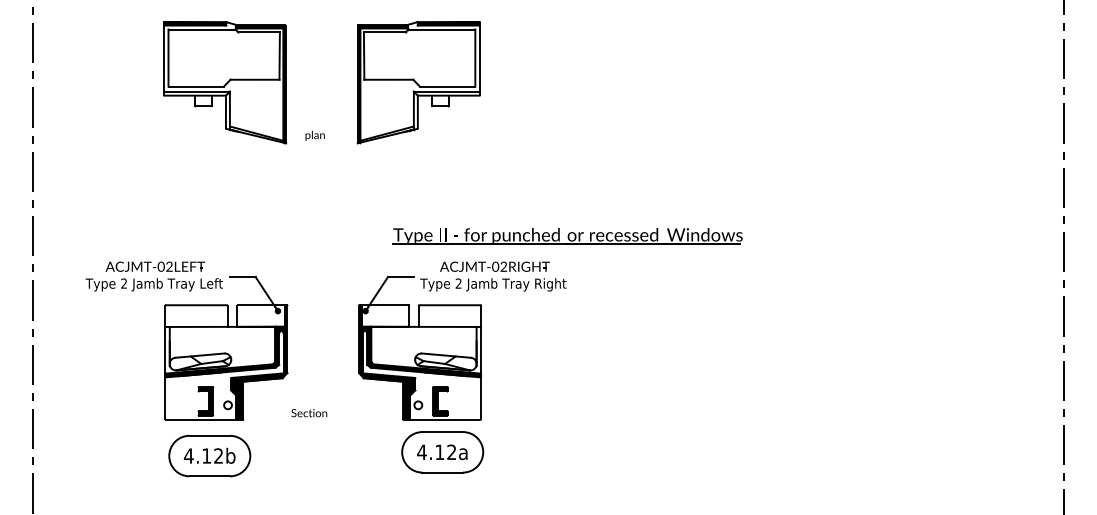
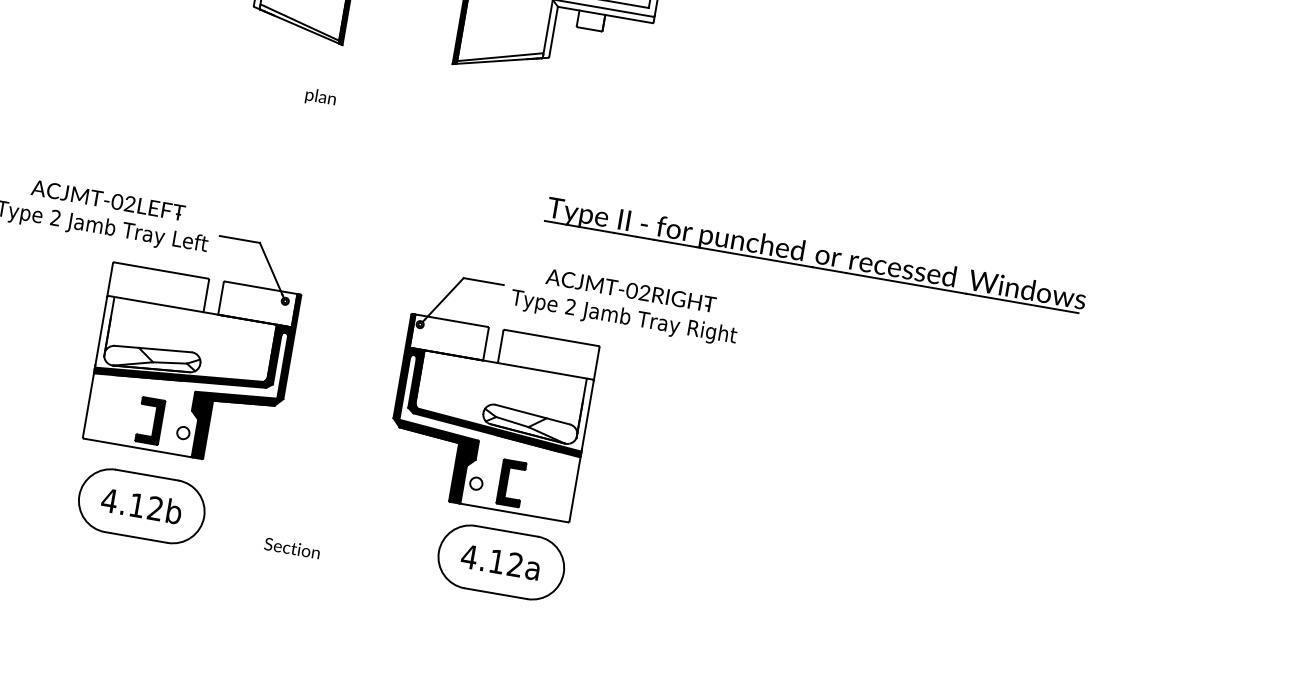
text: (314, 135) -> (319, 97), moved
part: (567, 236) -> (815, 255), moved
text: (309, 413) -> (292, 548), moved

